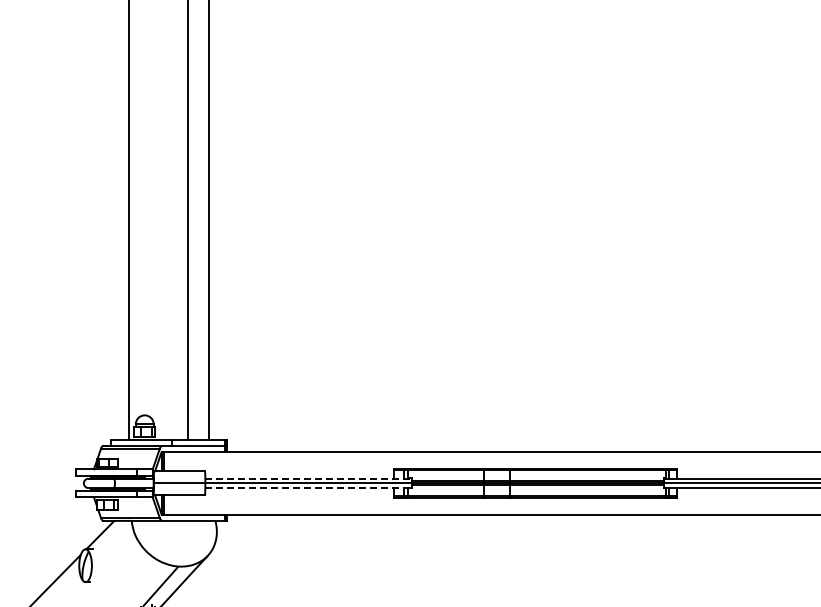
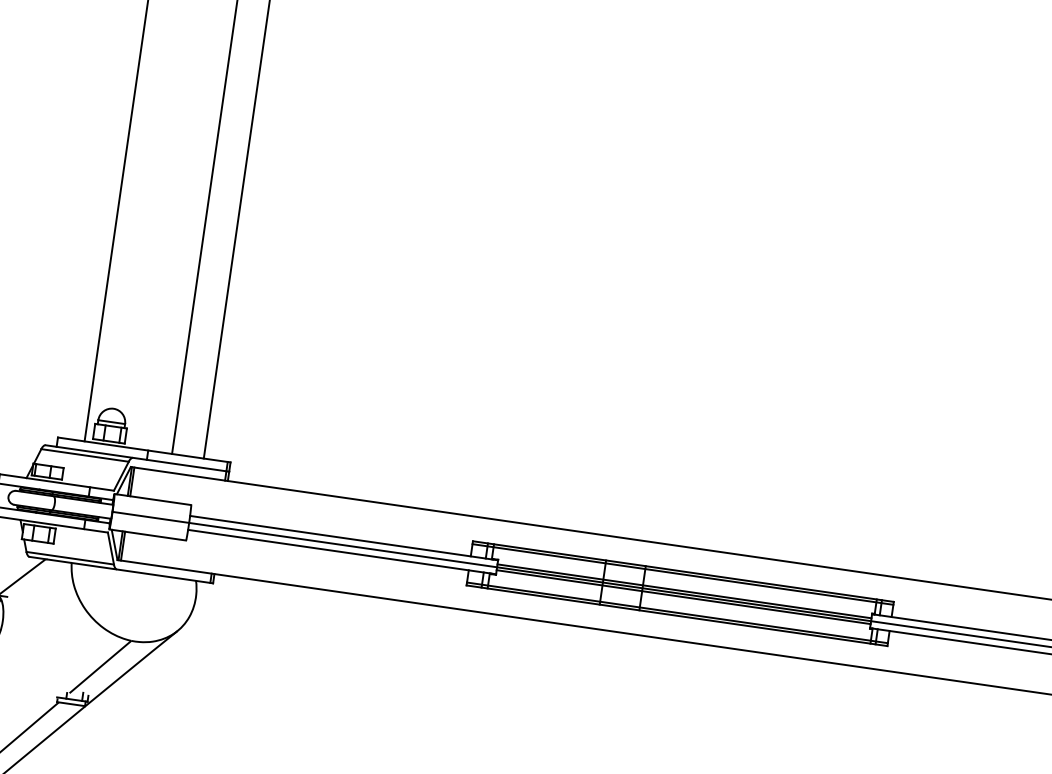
line: (308, 478) -> (343, 537), dashed -> solid
line: (308, 488) -> (341, 552), dashed -> solid

